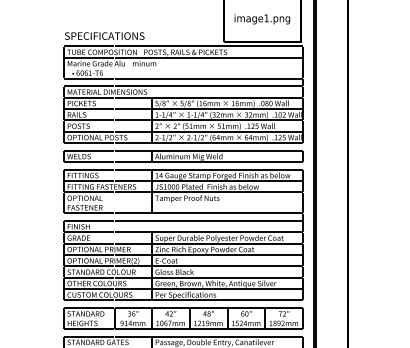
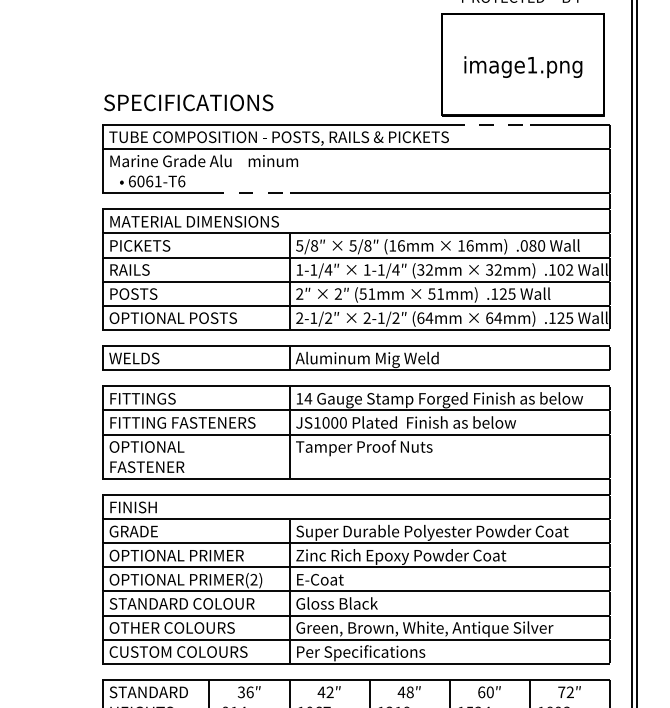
line: (246, 46) -> (489, 124), solid -> dashed
line: (133, 78) -> (249, 192), solid -> dashed

